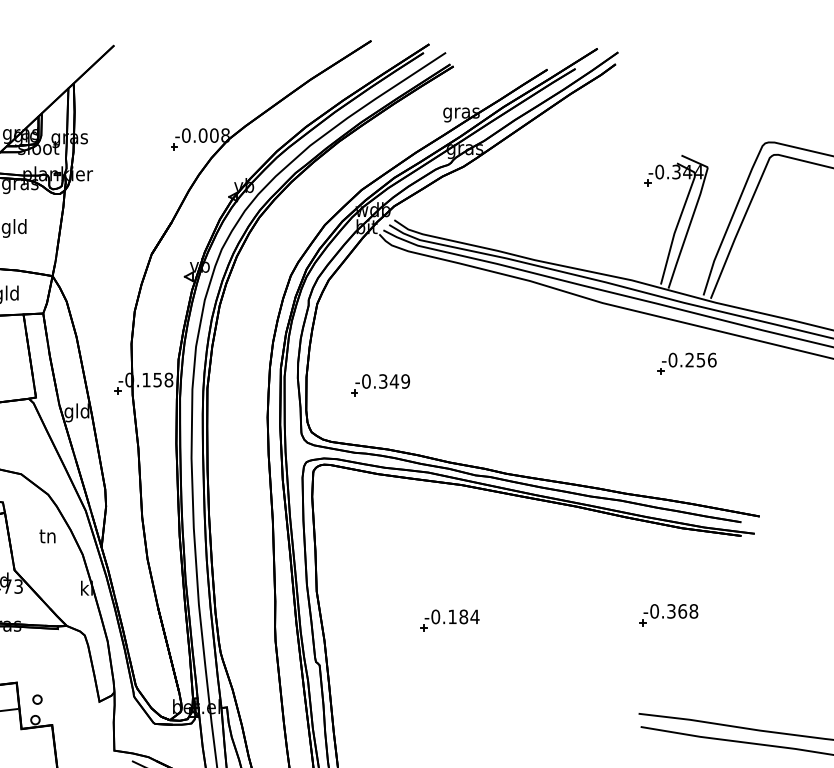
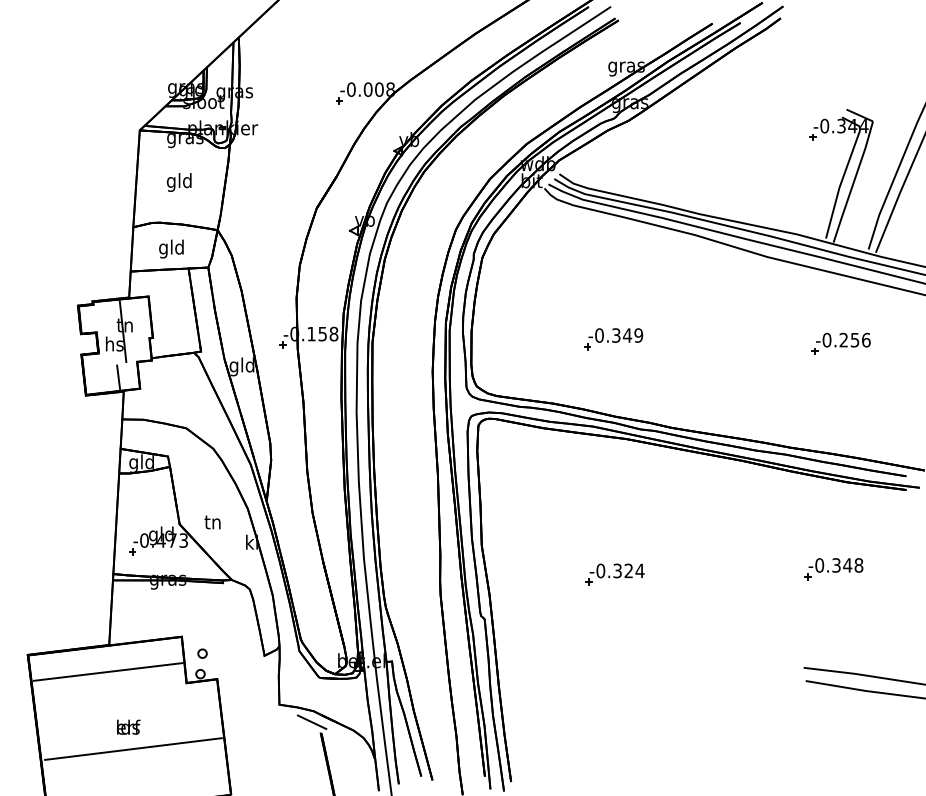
part: (686, 363) -> (840, 343), moved
part: (380, 385) -> (613, 339), moved
text: (47, 536) -> (212, 522), moved
text: (682, 611) -> (847, 565), -0.368 -> -0.348
text: (458, 616) -> (623, 570), -0.184 -> -0.324

